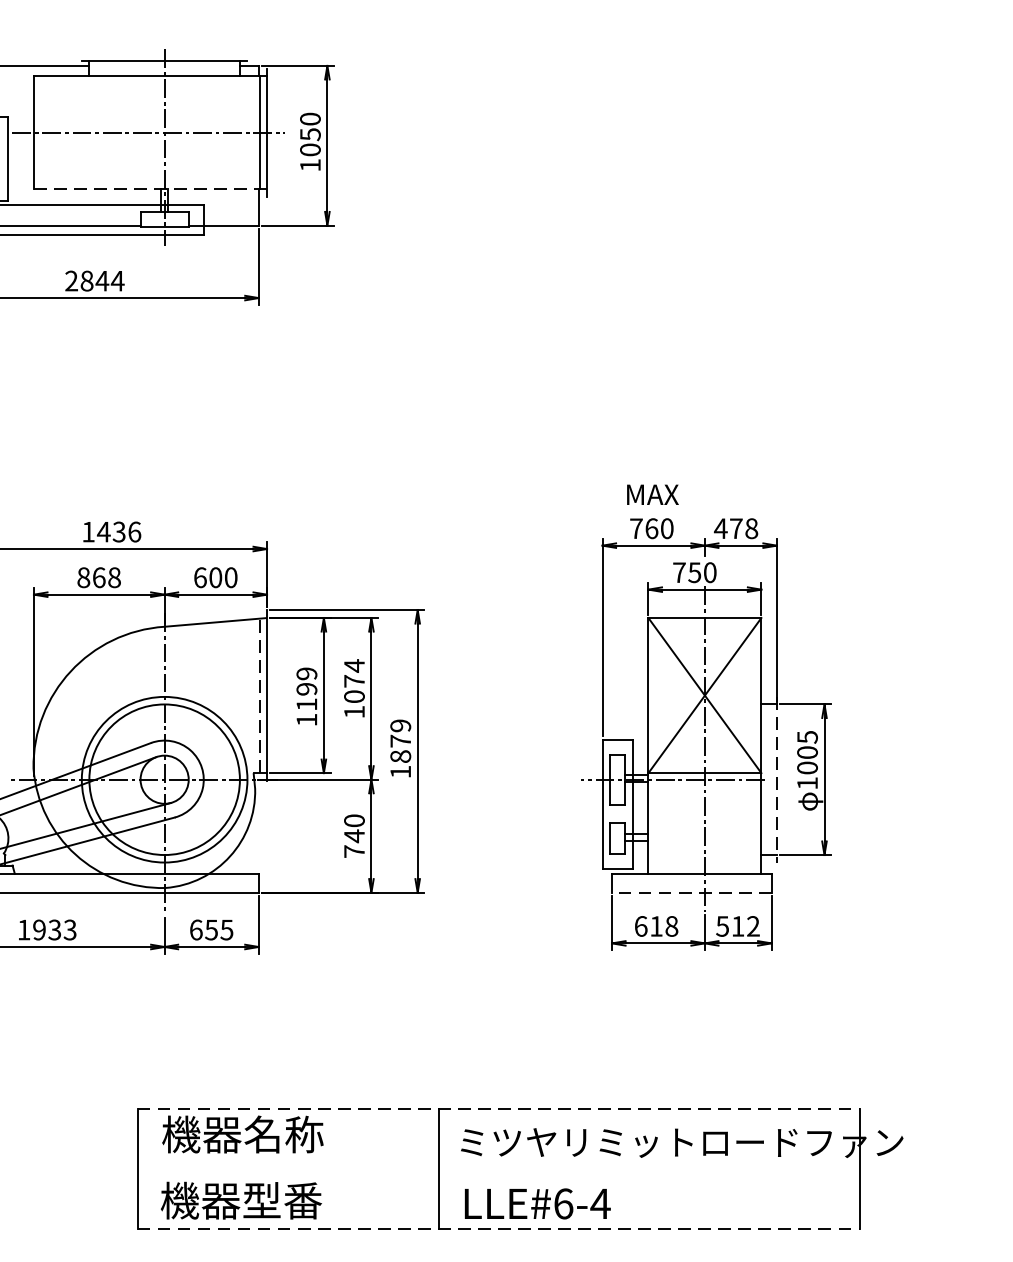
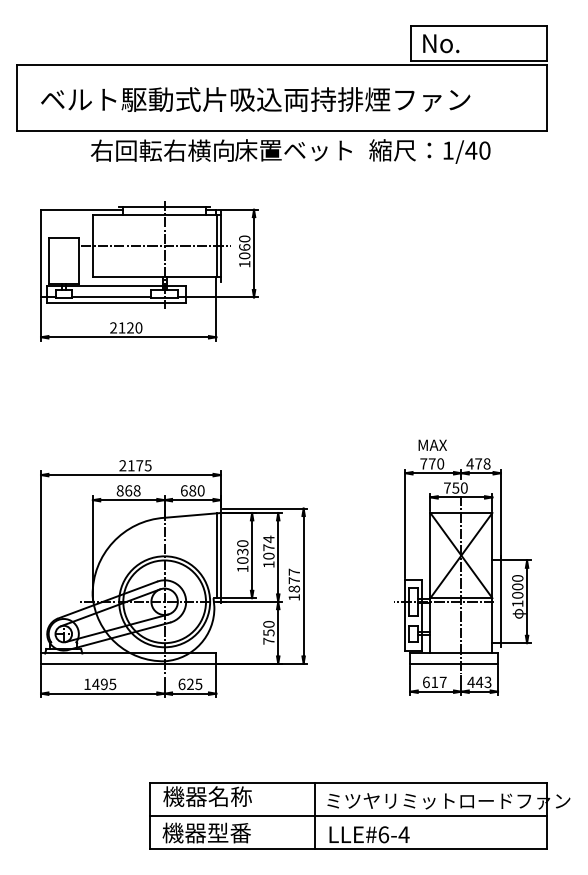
text: (310, 132) -> (244, 246), 1050 -> 1060
line: (149, 189) -> (156, 277), dashed -> solid
text: (102, 280) -> (130, 327), 2844 -> 2120
text: (650, 527) -> (431, 463), 760 -> 770
text: (111, 531) -> (135, 465), 1436 -> 2175
text: (215, 577) -> (192, 490), 600 -> 680
text: (306, 688) -> (242, 551), 1199 -> 1030
line: (259, 695) -> (216, 555), dashed -> solid
text: (401, 724) -> (294, 571), 1879 -> 1877
text: (807, 737) -> (517, 578), 1005 -> 1000
line: (776, 780) -> (500, 602), dashed -> solid
text: (353, 835) -> (268, 632), 740 -> 750
line: (692, 892) -> (454, 663), dashed -> solid
text: (670, 926) -> (442, 682), 618 -> 617
text: (737, 926) -> (479, 682), 512 -> 443
text: (55, 930) -> (104, 684), 1933 -> 1495
text: (209, 930) -> (189, 684), 655 -> 625
line: (499, 1108) -> (348, 782), dashed -> solid
line: (497, 1168) -> (347, 815), added
line: (499, 1228) -> (348, 848), dashed -> solid

